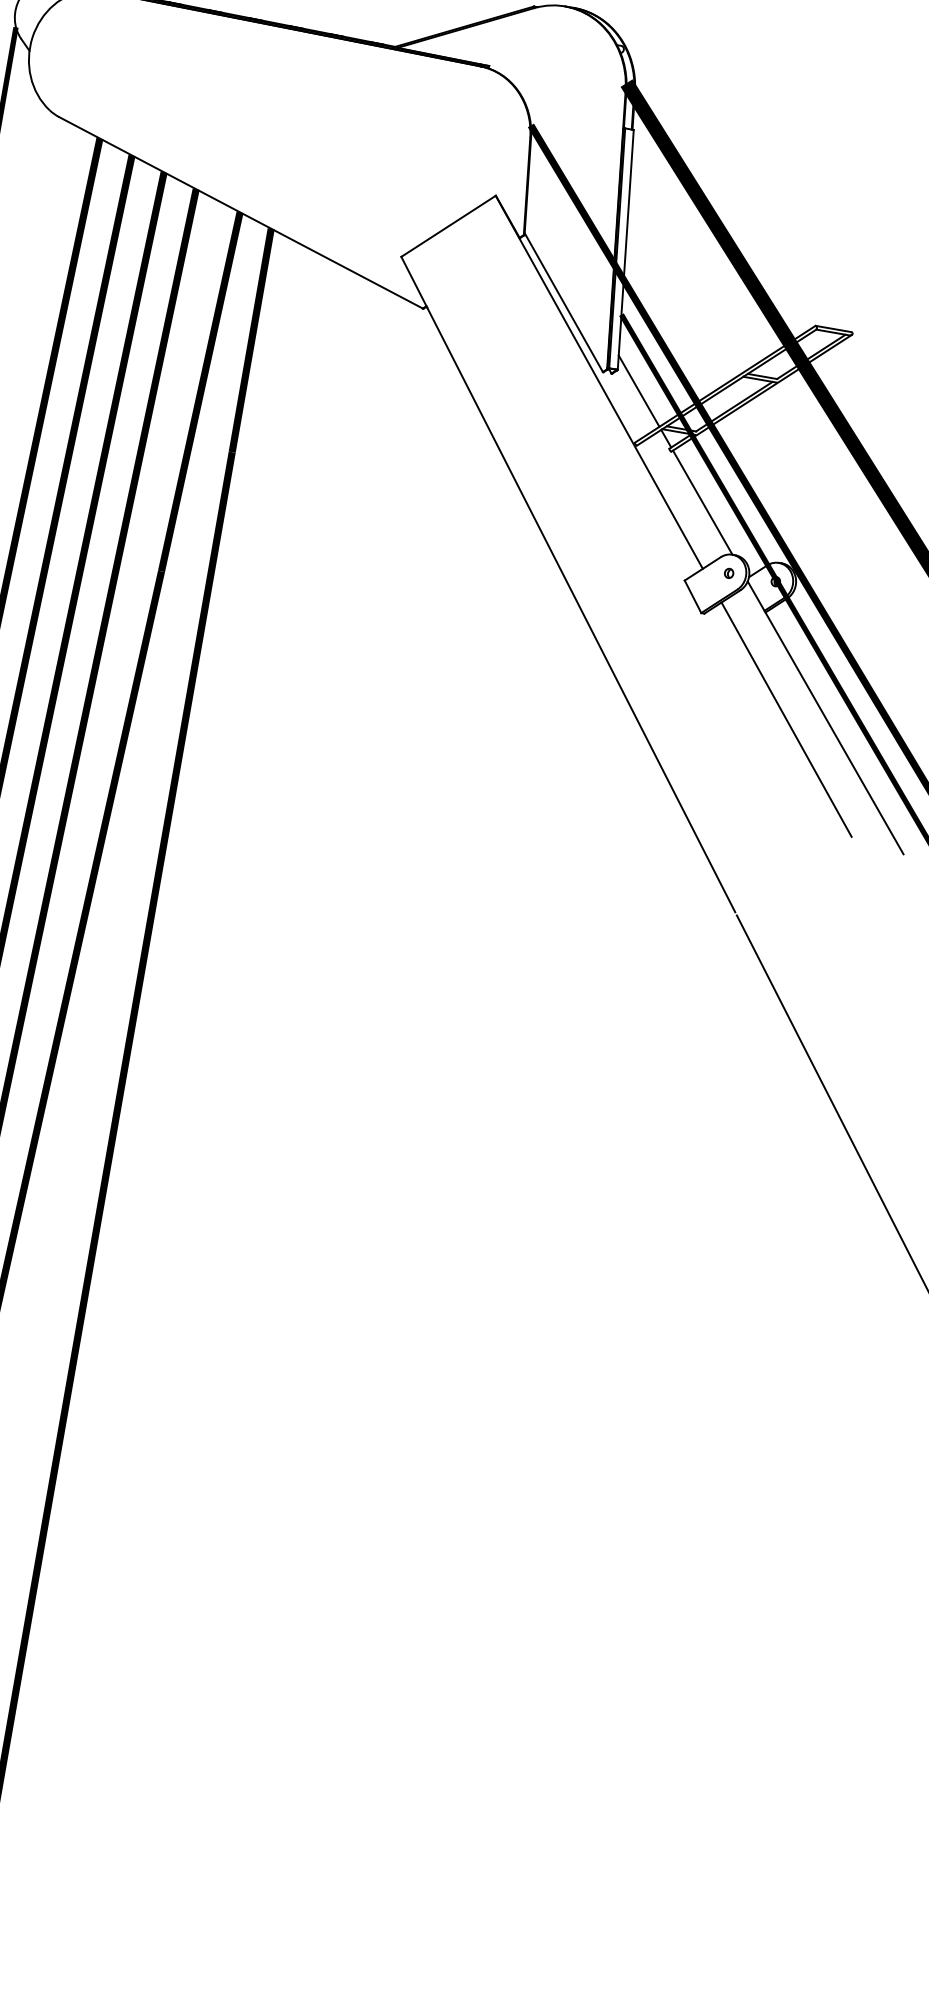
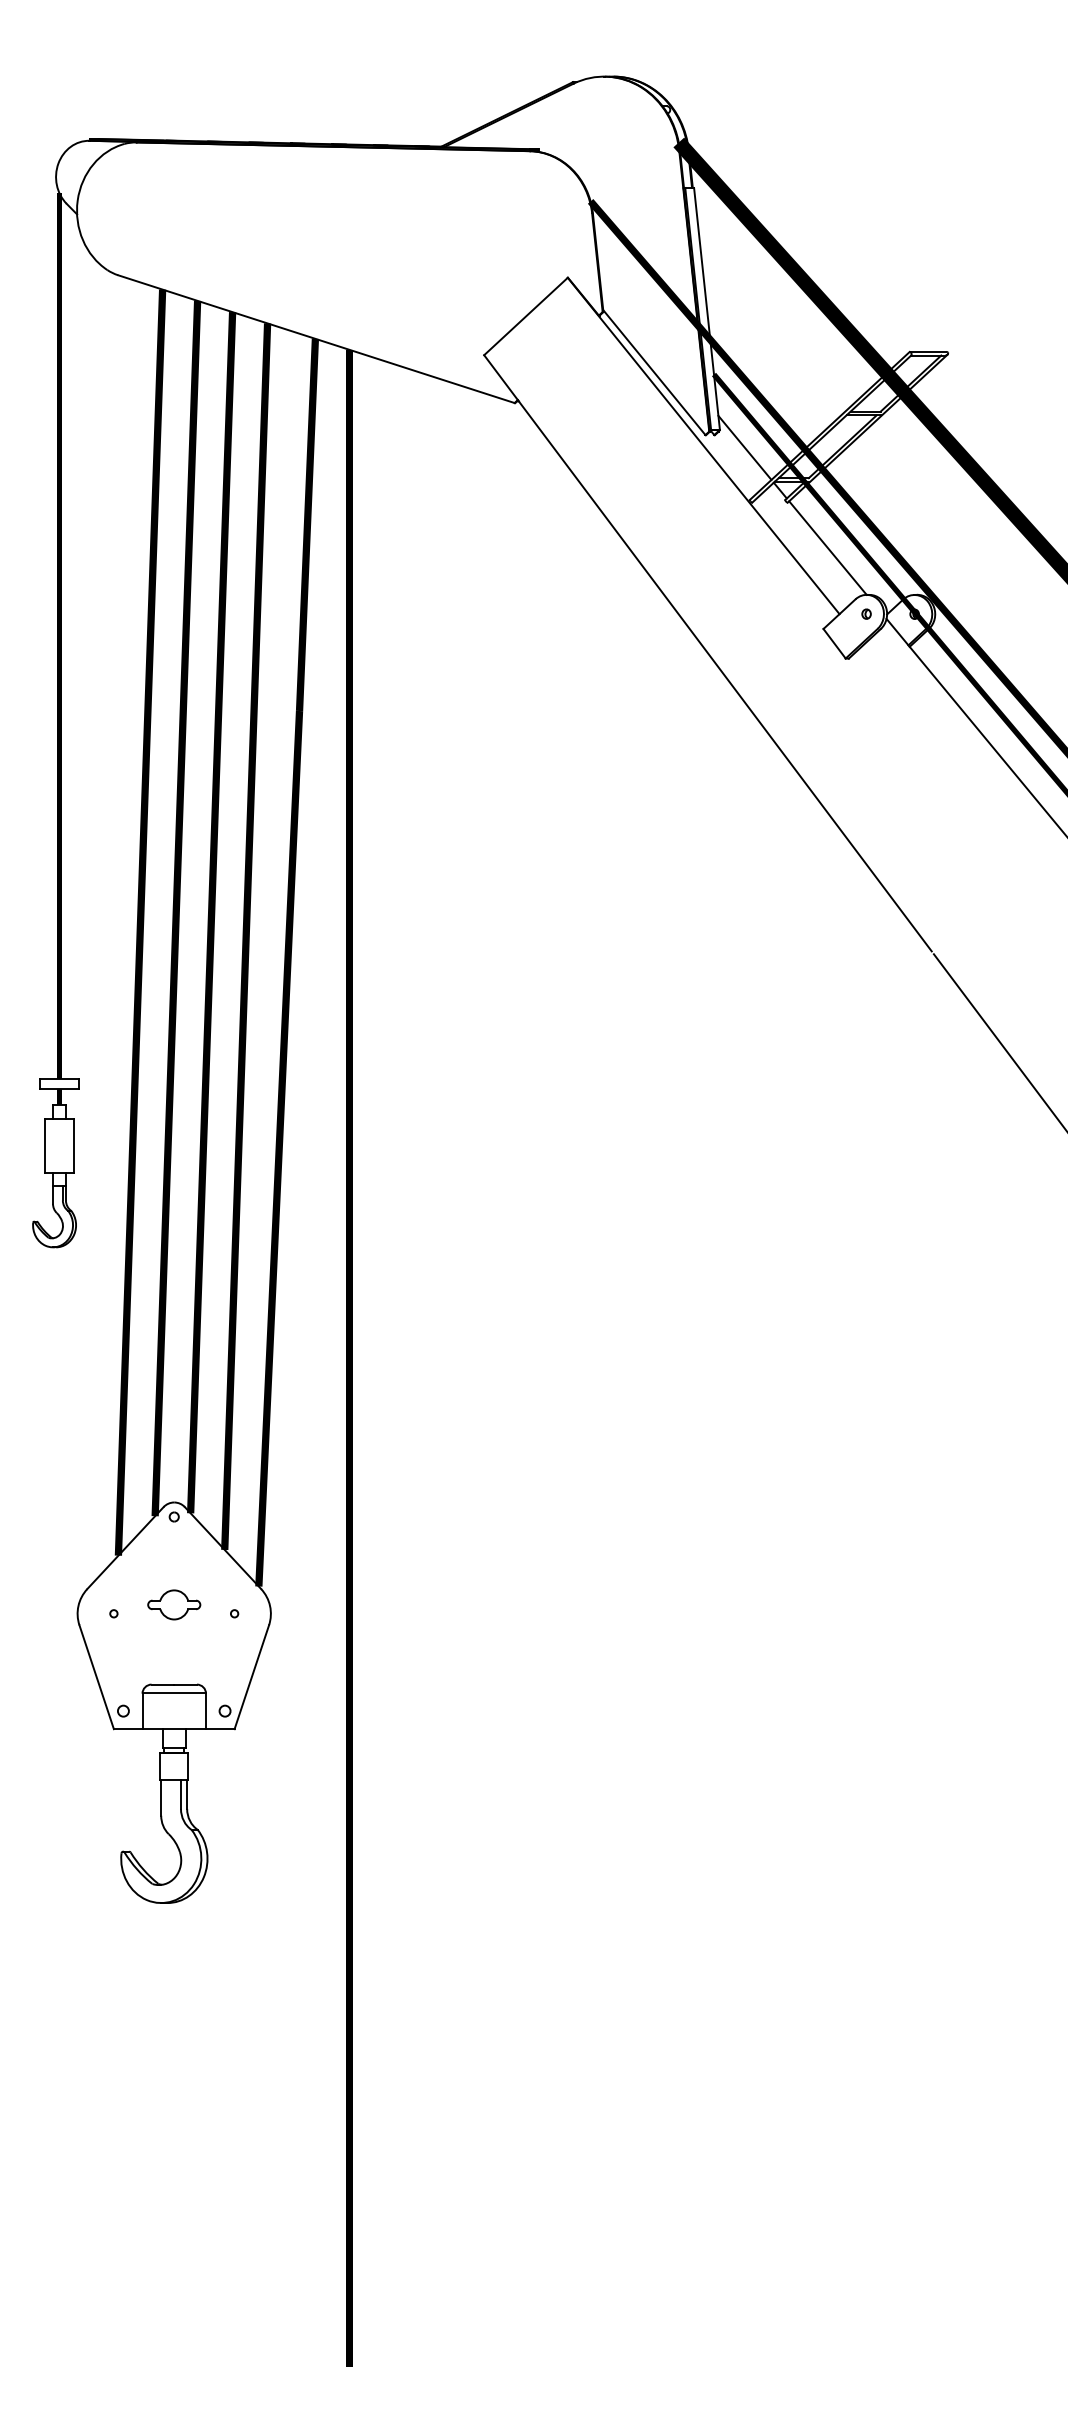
line: (786, 719) -> (949, 749), removed

